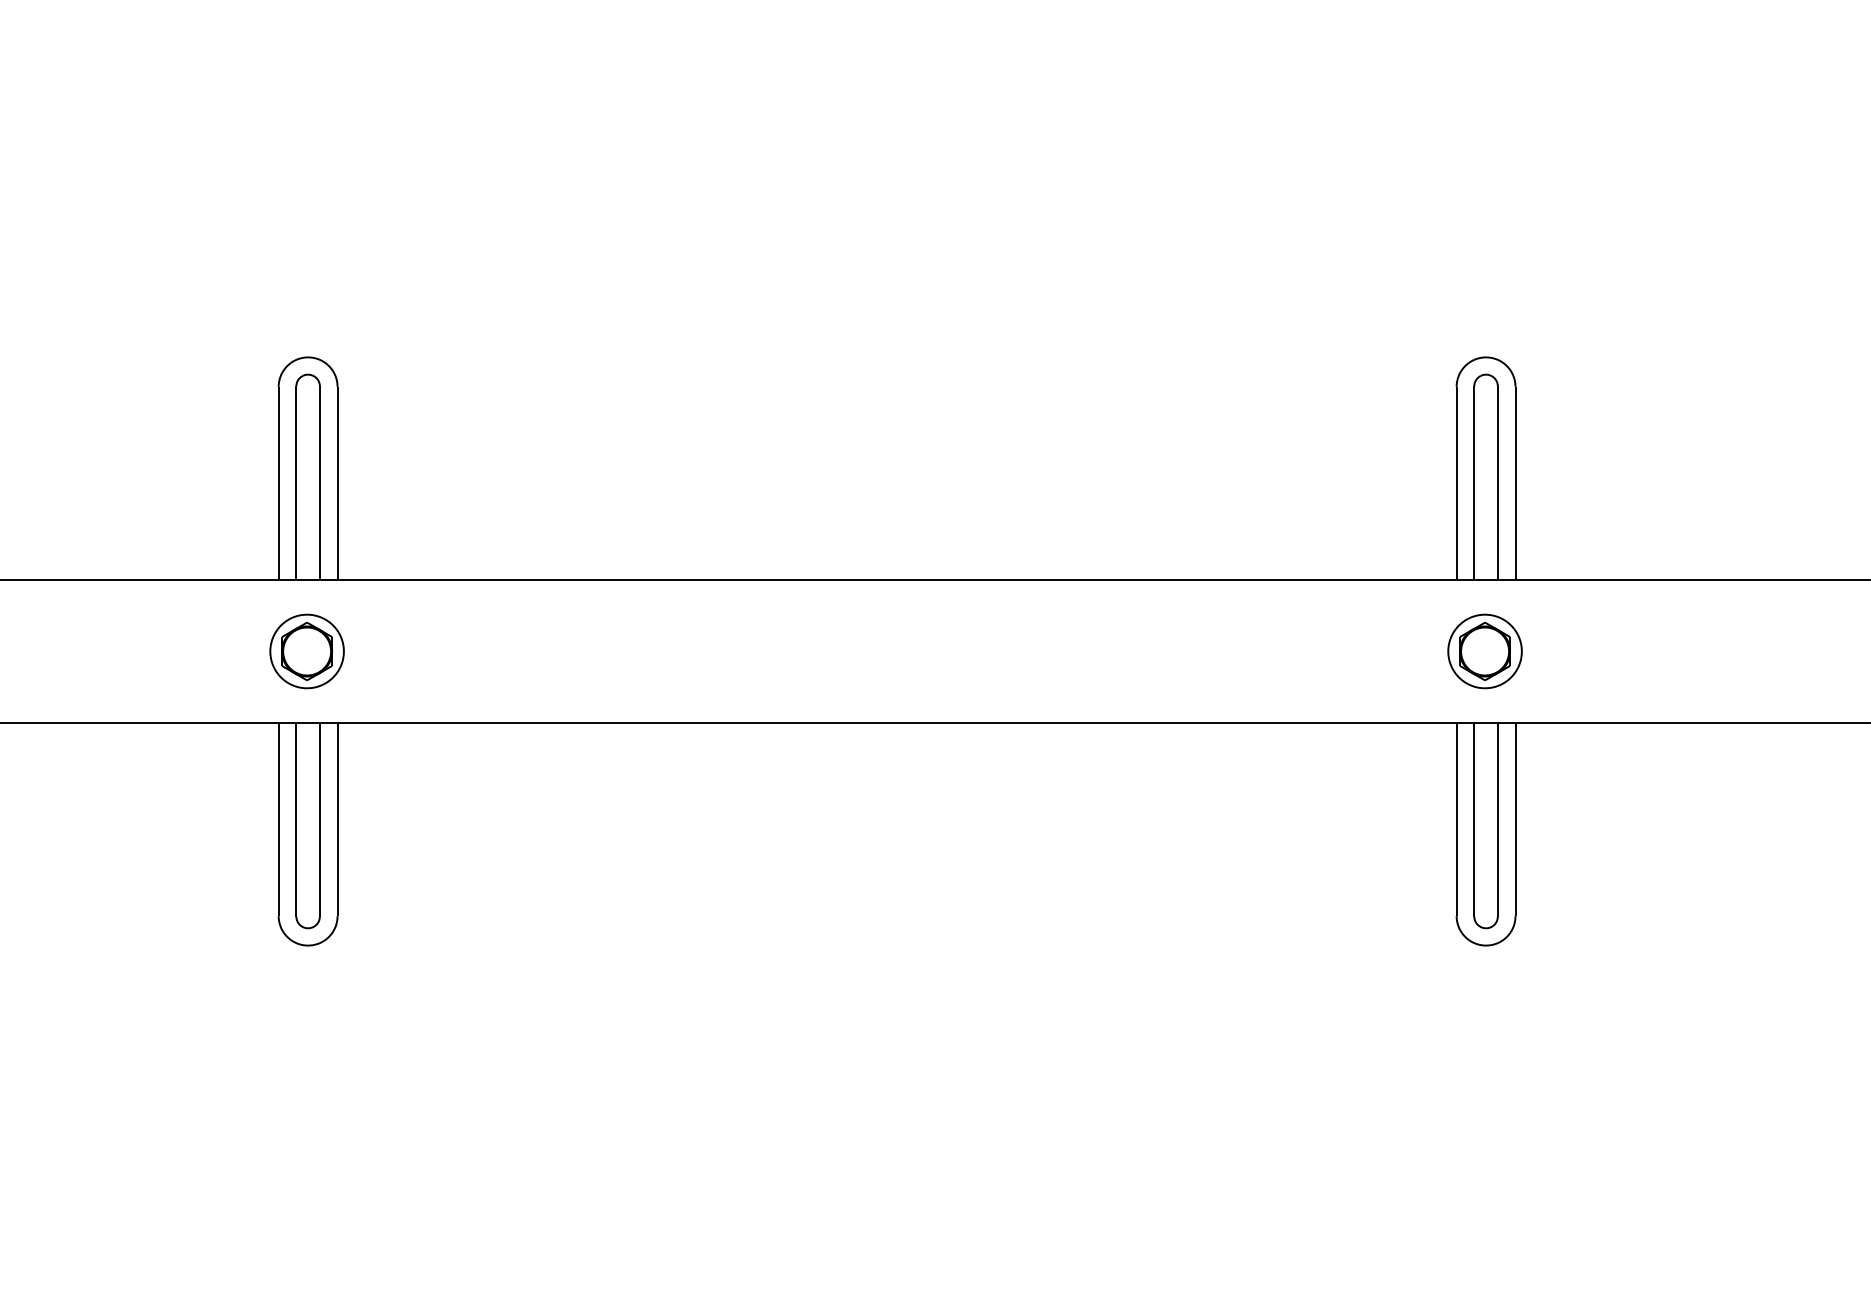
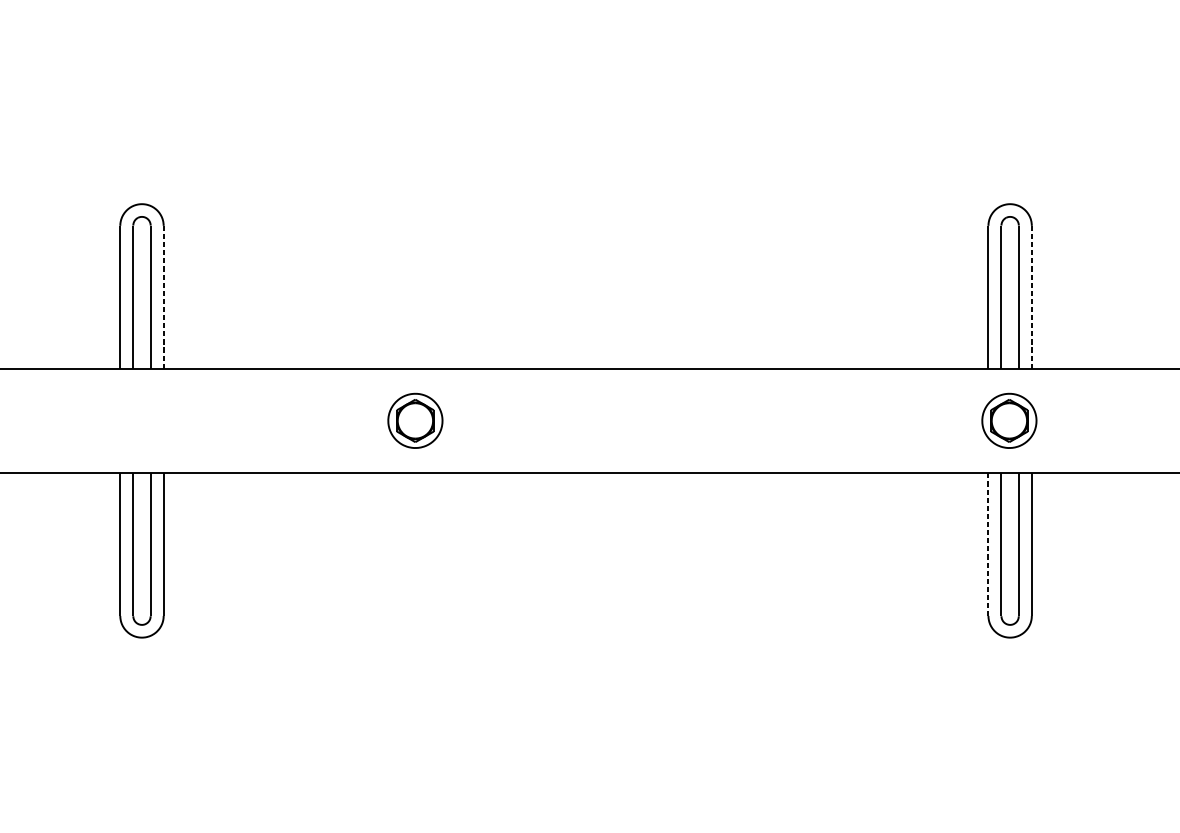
line: (337, 483) -> (163, 297), solid -> dashed
line: (1515, 483) -> (1031, 297), solid -> dashed
part: (306, 651) -> (414, 420), moved
line: (1456, 819) -> (988, 544), solid -> dashed

